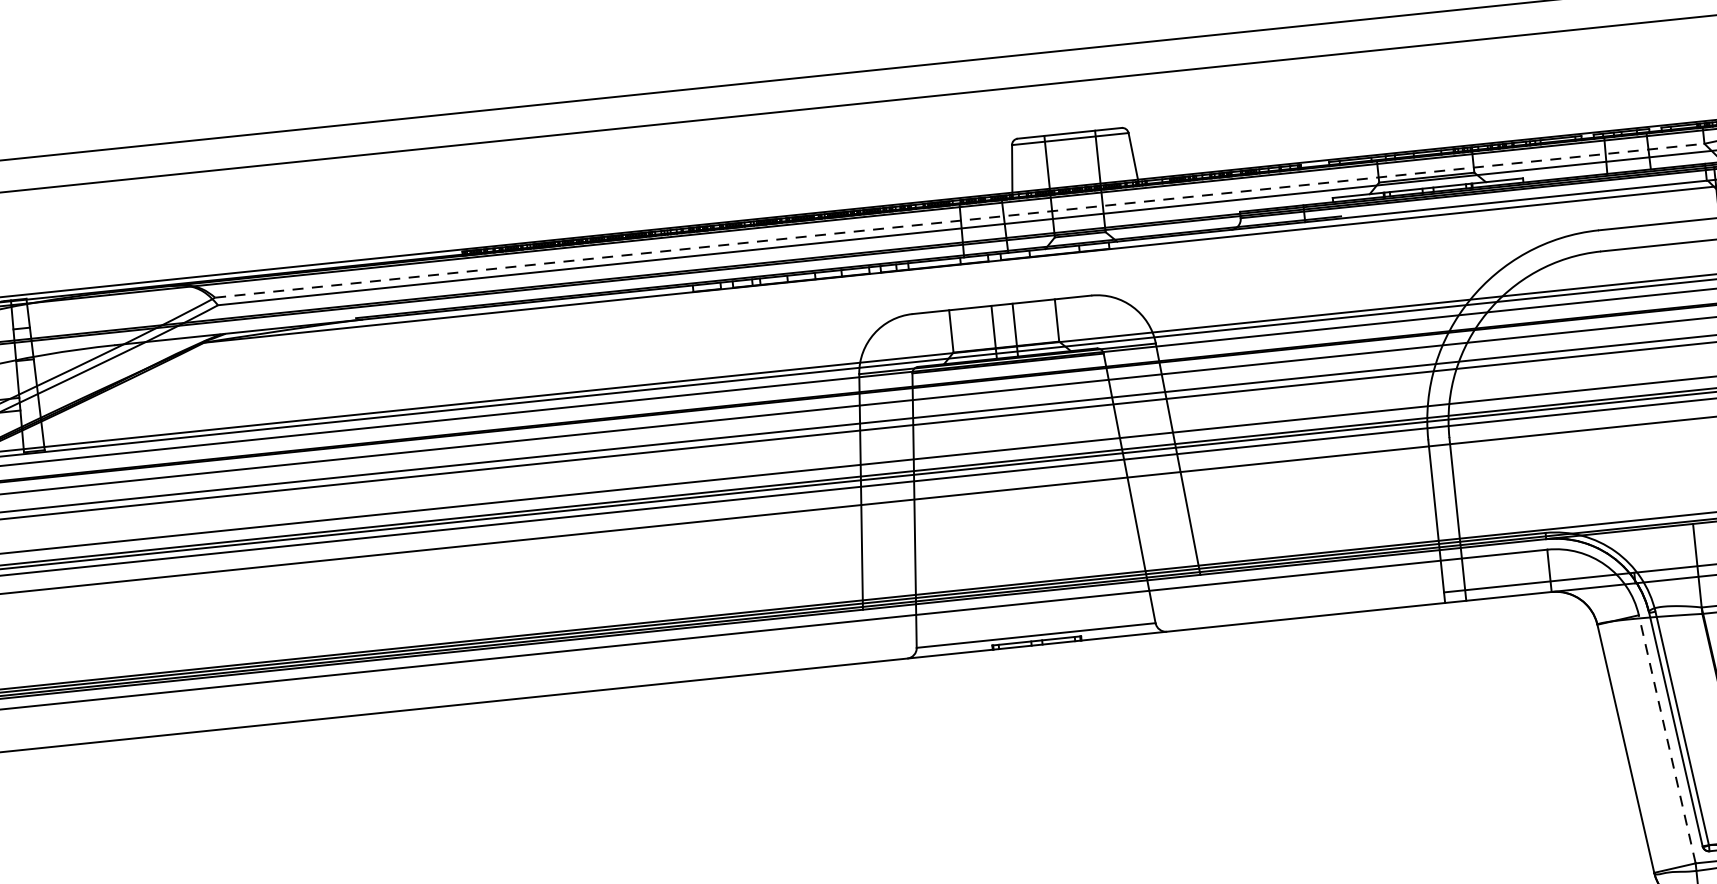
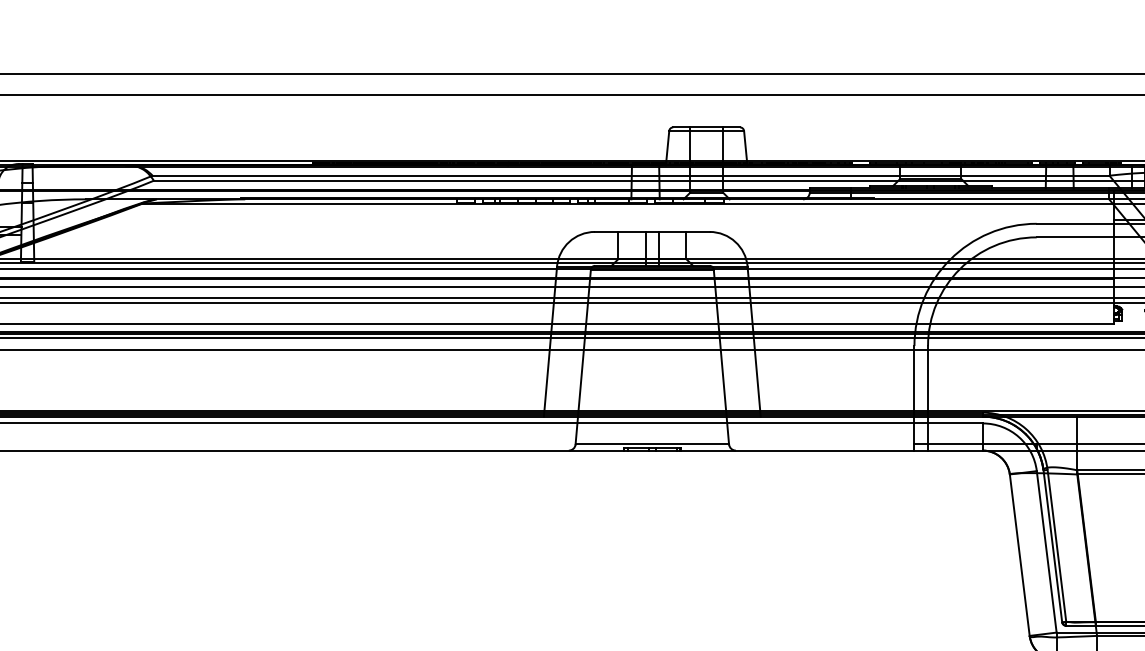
line: (960, 220) -> (631, 175), dashed -> solid
line: (1666, 738) -> (1046, 551), dashed -> solid

